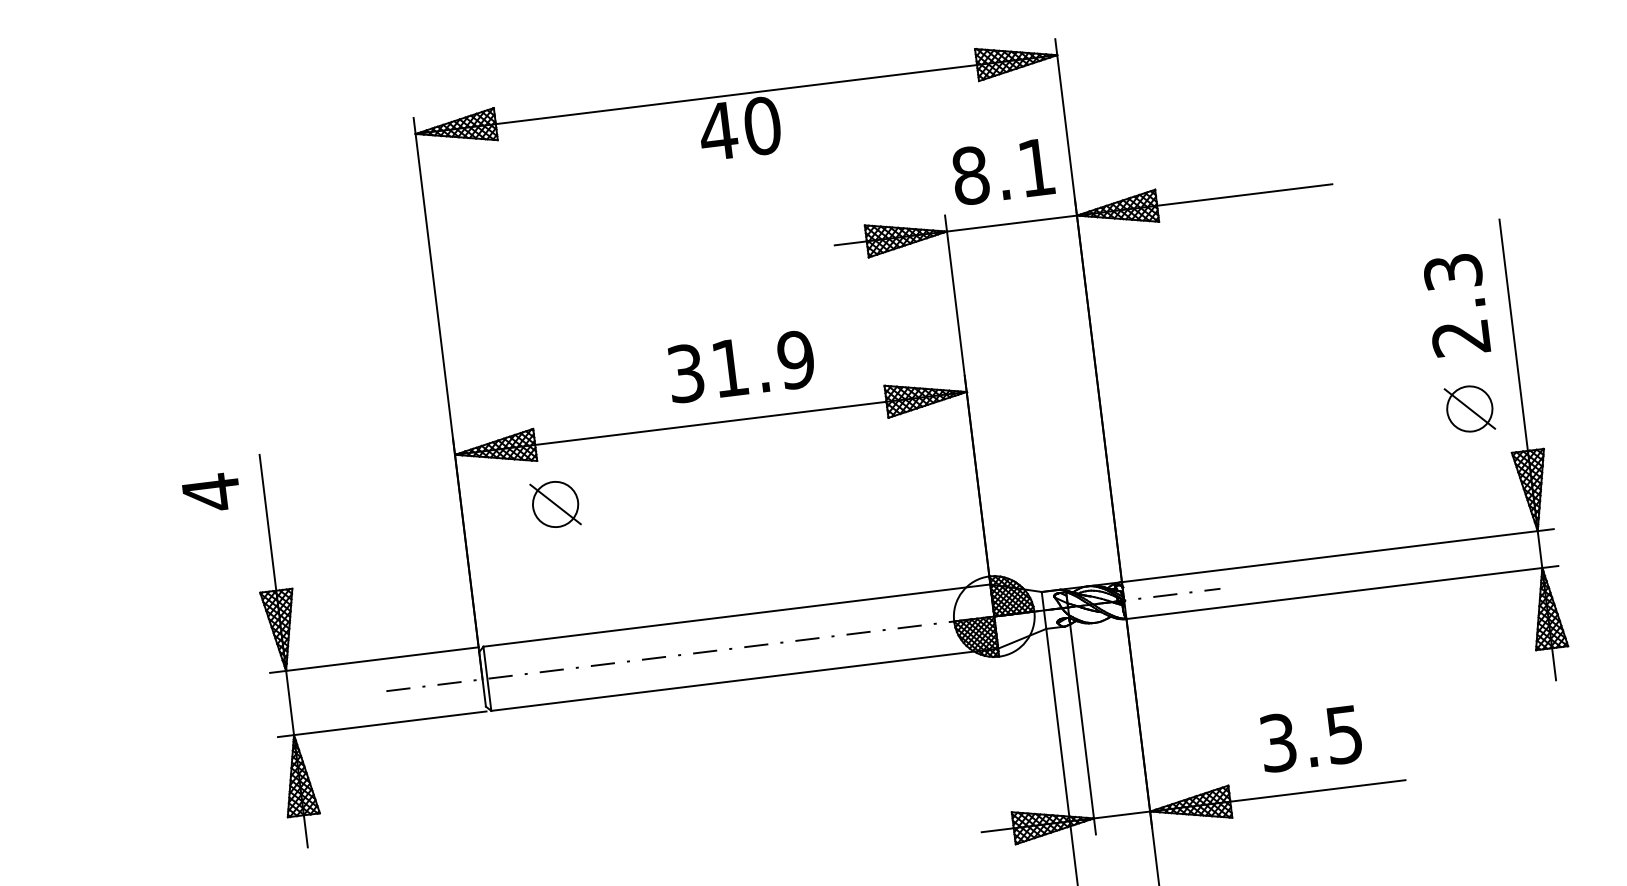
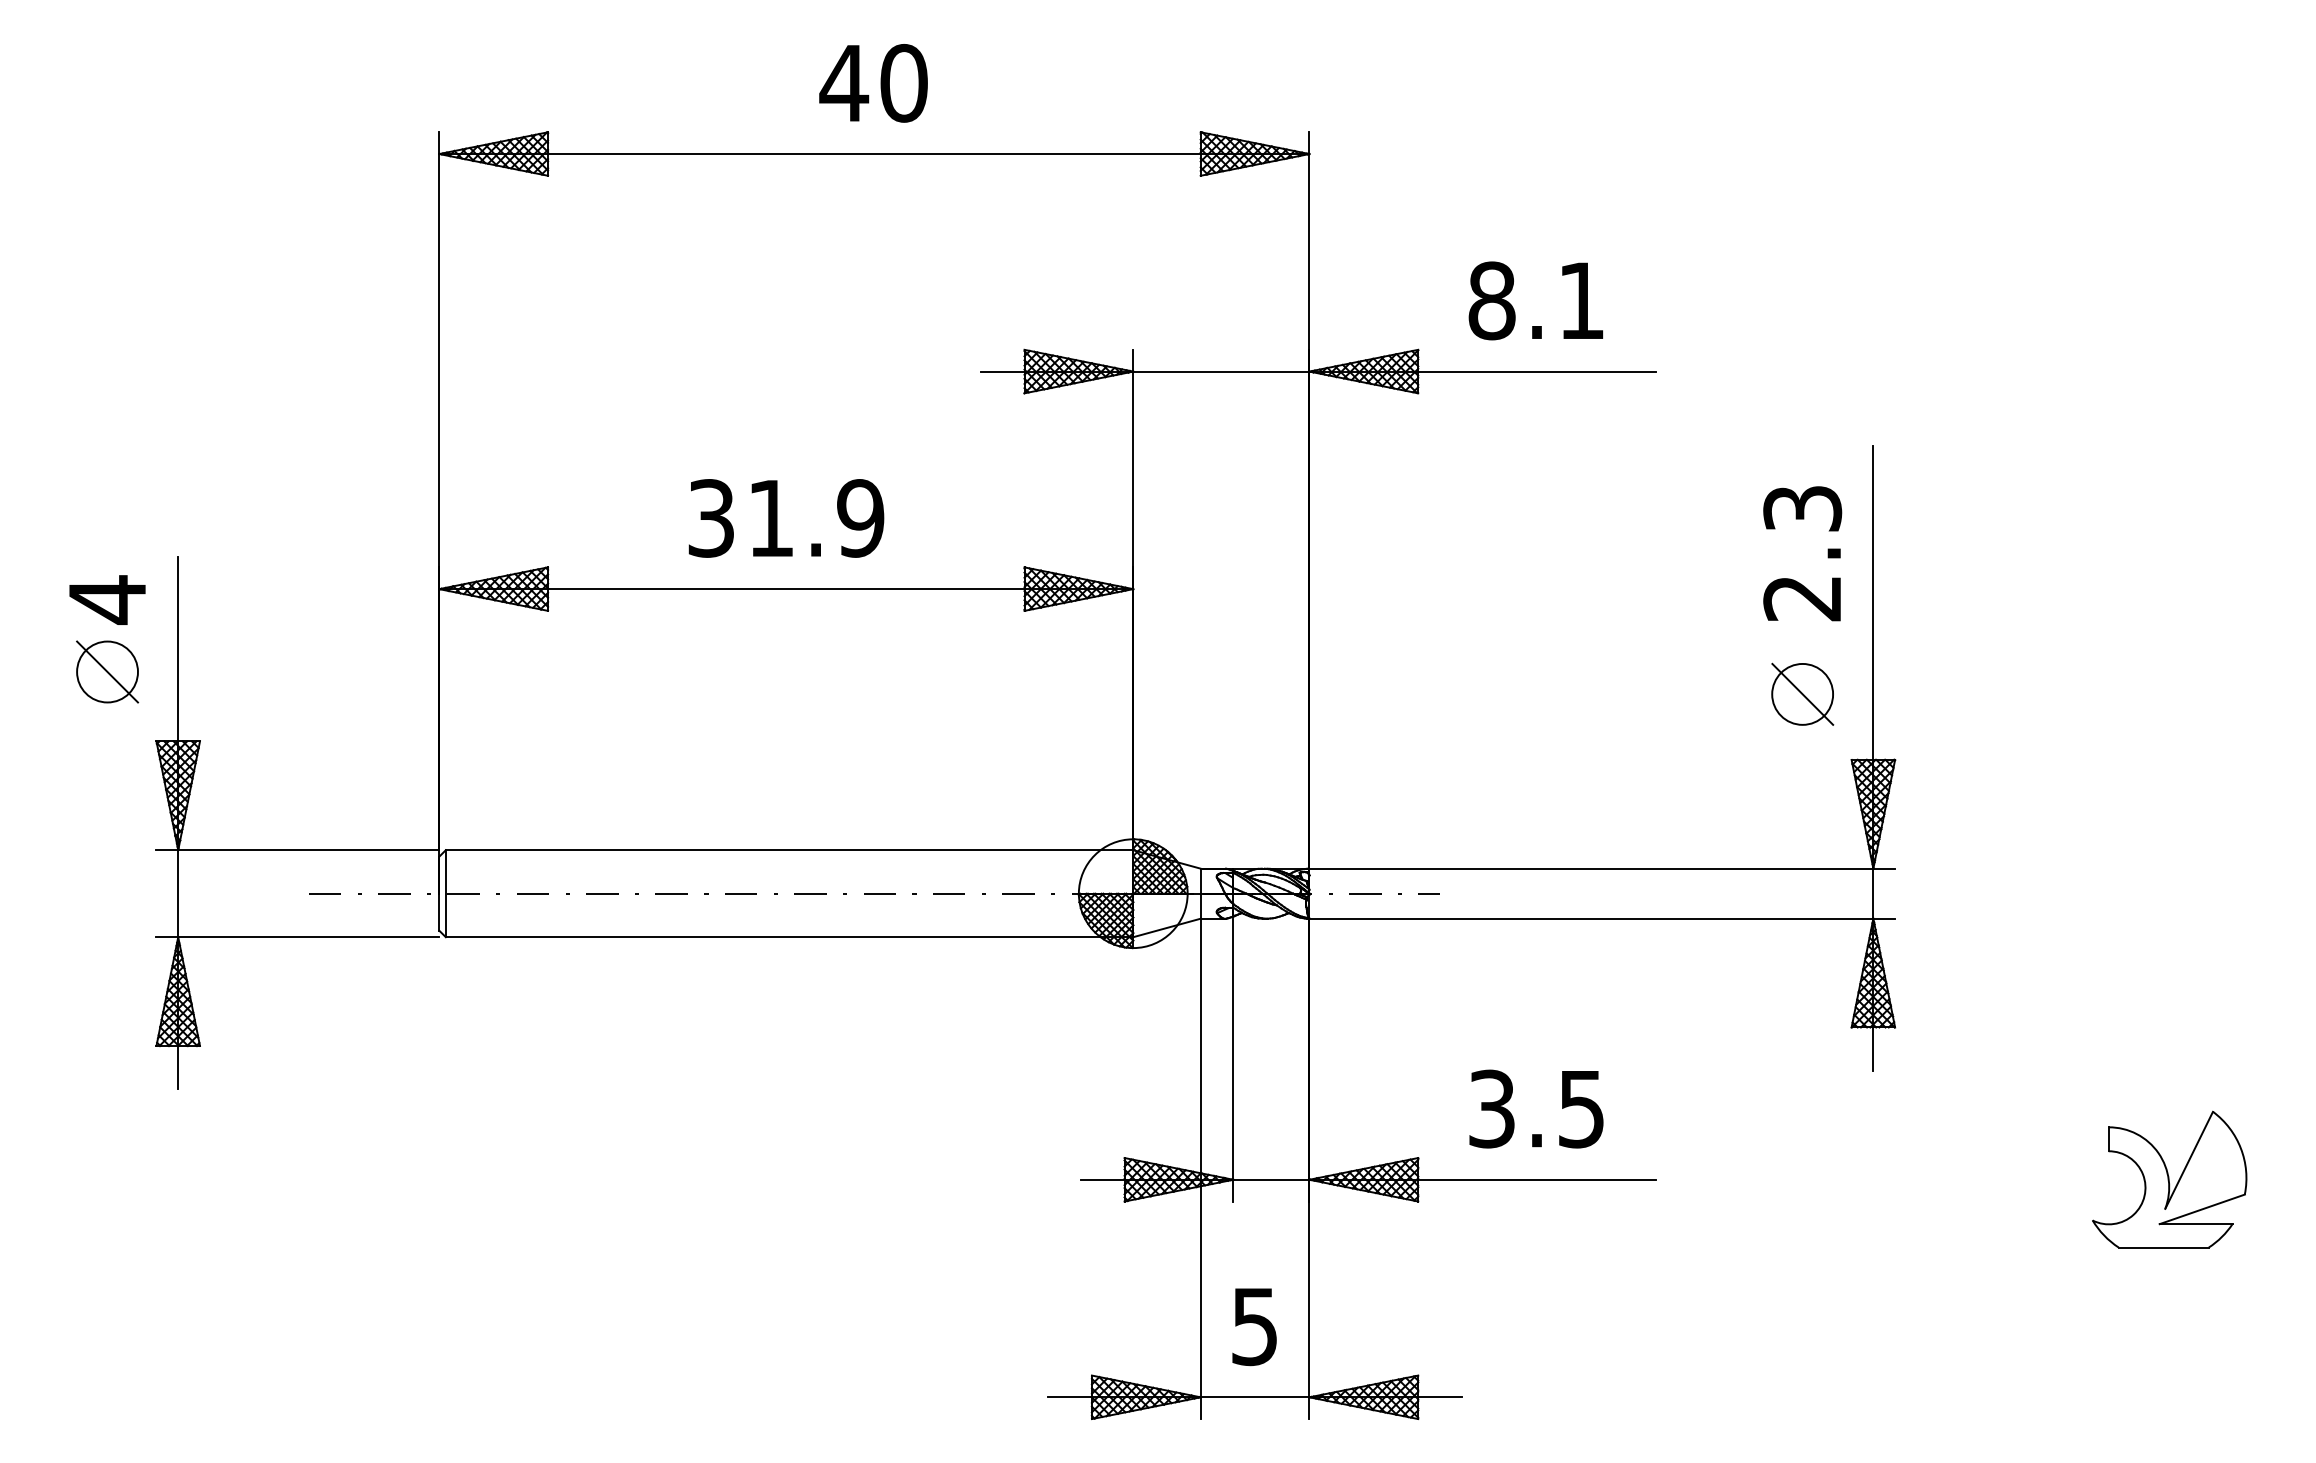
text: (739, 128) -> (873, 83), moved
text: (1002, 171) -> (1535, 300), moved
text: (741, 366) -> (786, 518), moved
part: (555, 504) -> (107, 671), moved

